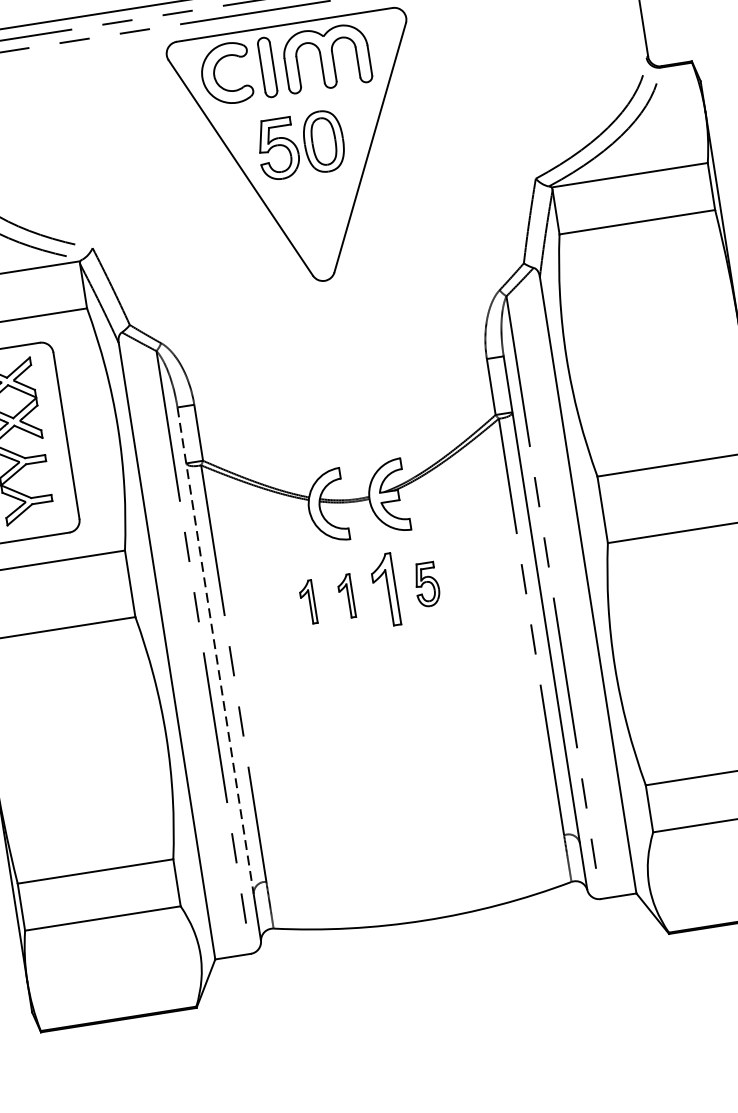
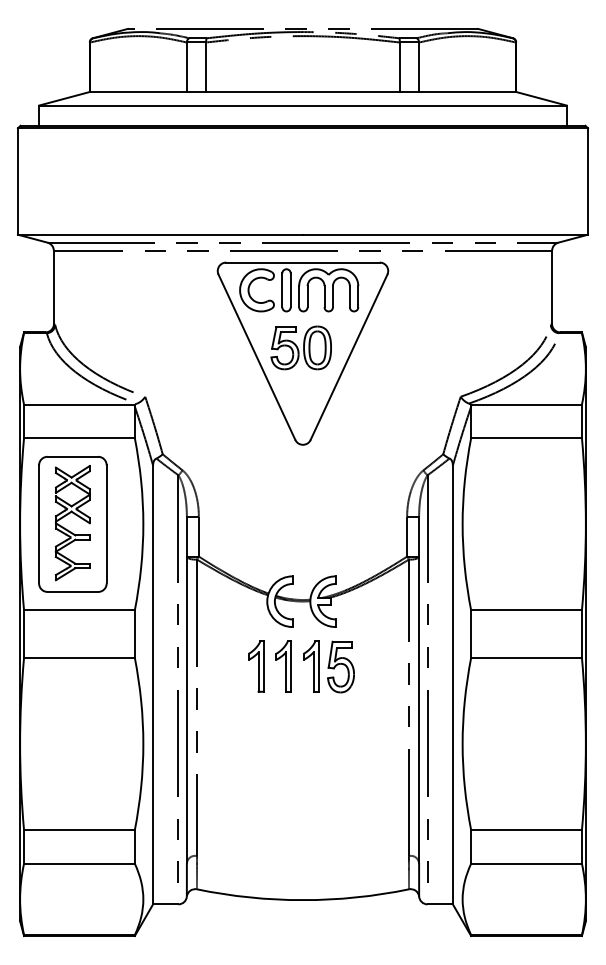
part: (426, 584) -> (340, 666), size x1.67
part: (346, 596) -> (283, 666), size x1.67
part: (308, 602) -> (256, 666), size x1.67
line: (215, 651) -> (186, 690), dashed -> solid

